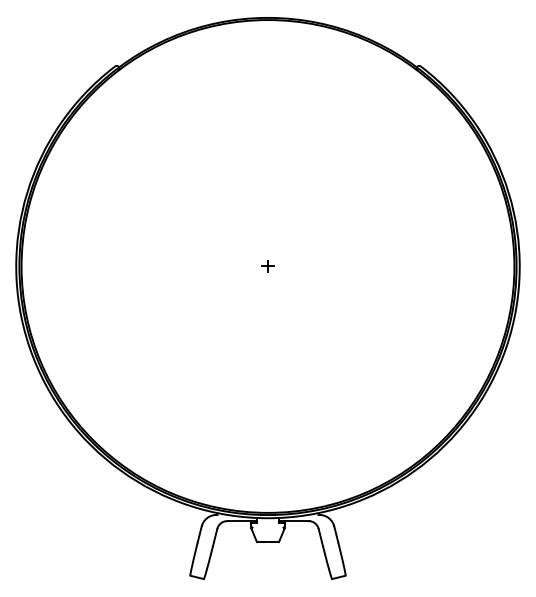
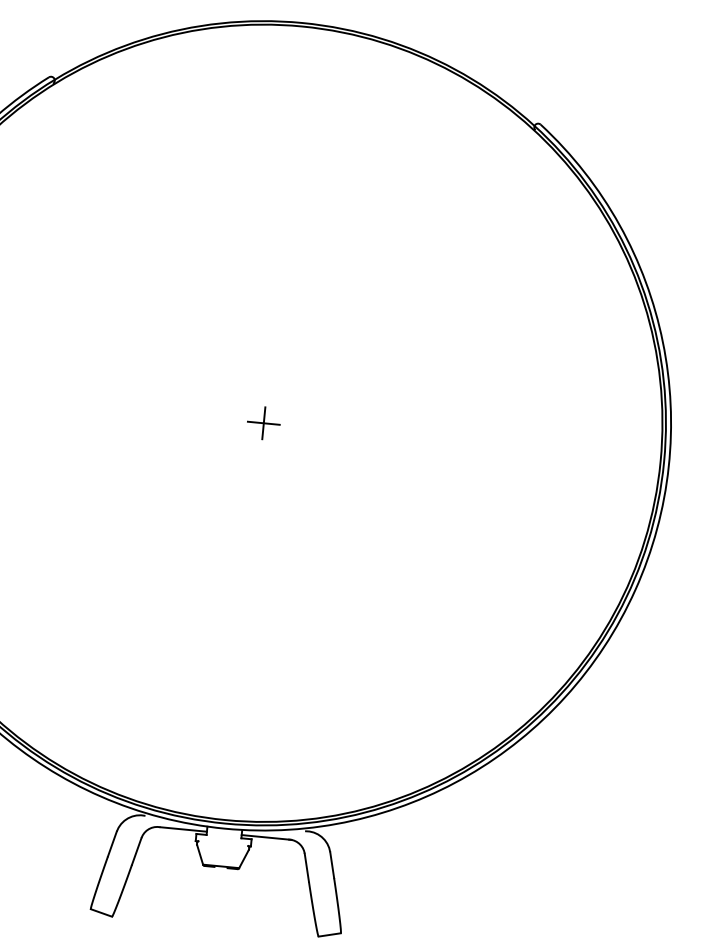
part: (267, 266) -> (263, 423), size x1.67

